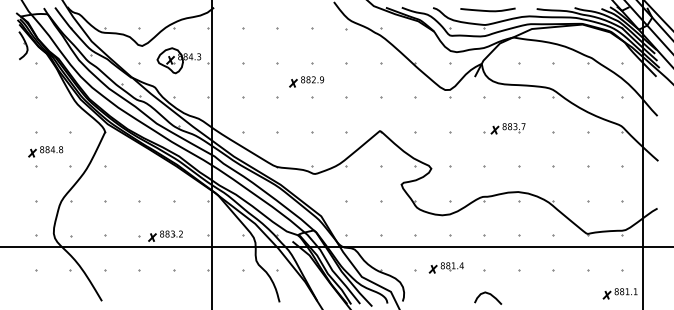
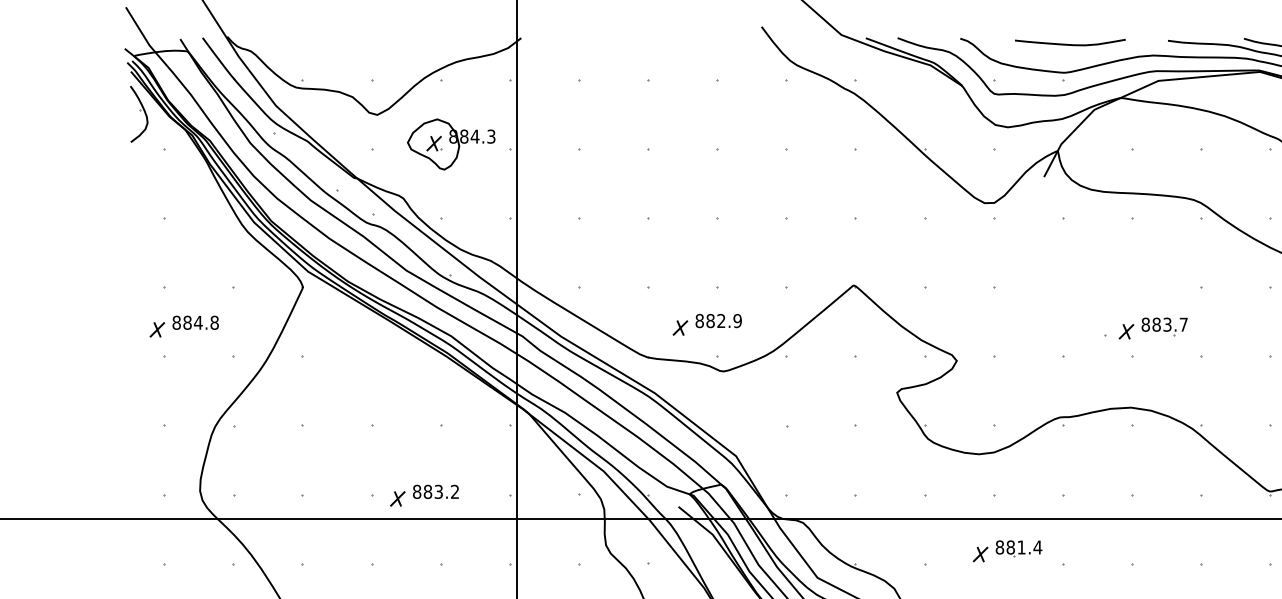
part: (306, 81) -> (706, 324), moved
part: (504, 128) -> (1145, 328), moved
part: (445, 267) -> (1005, 550), moved

